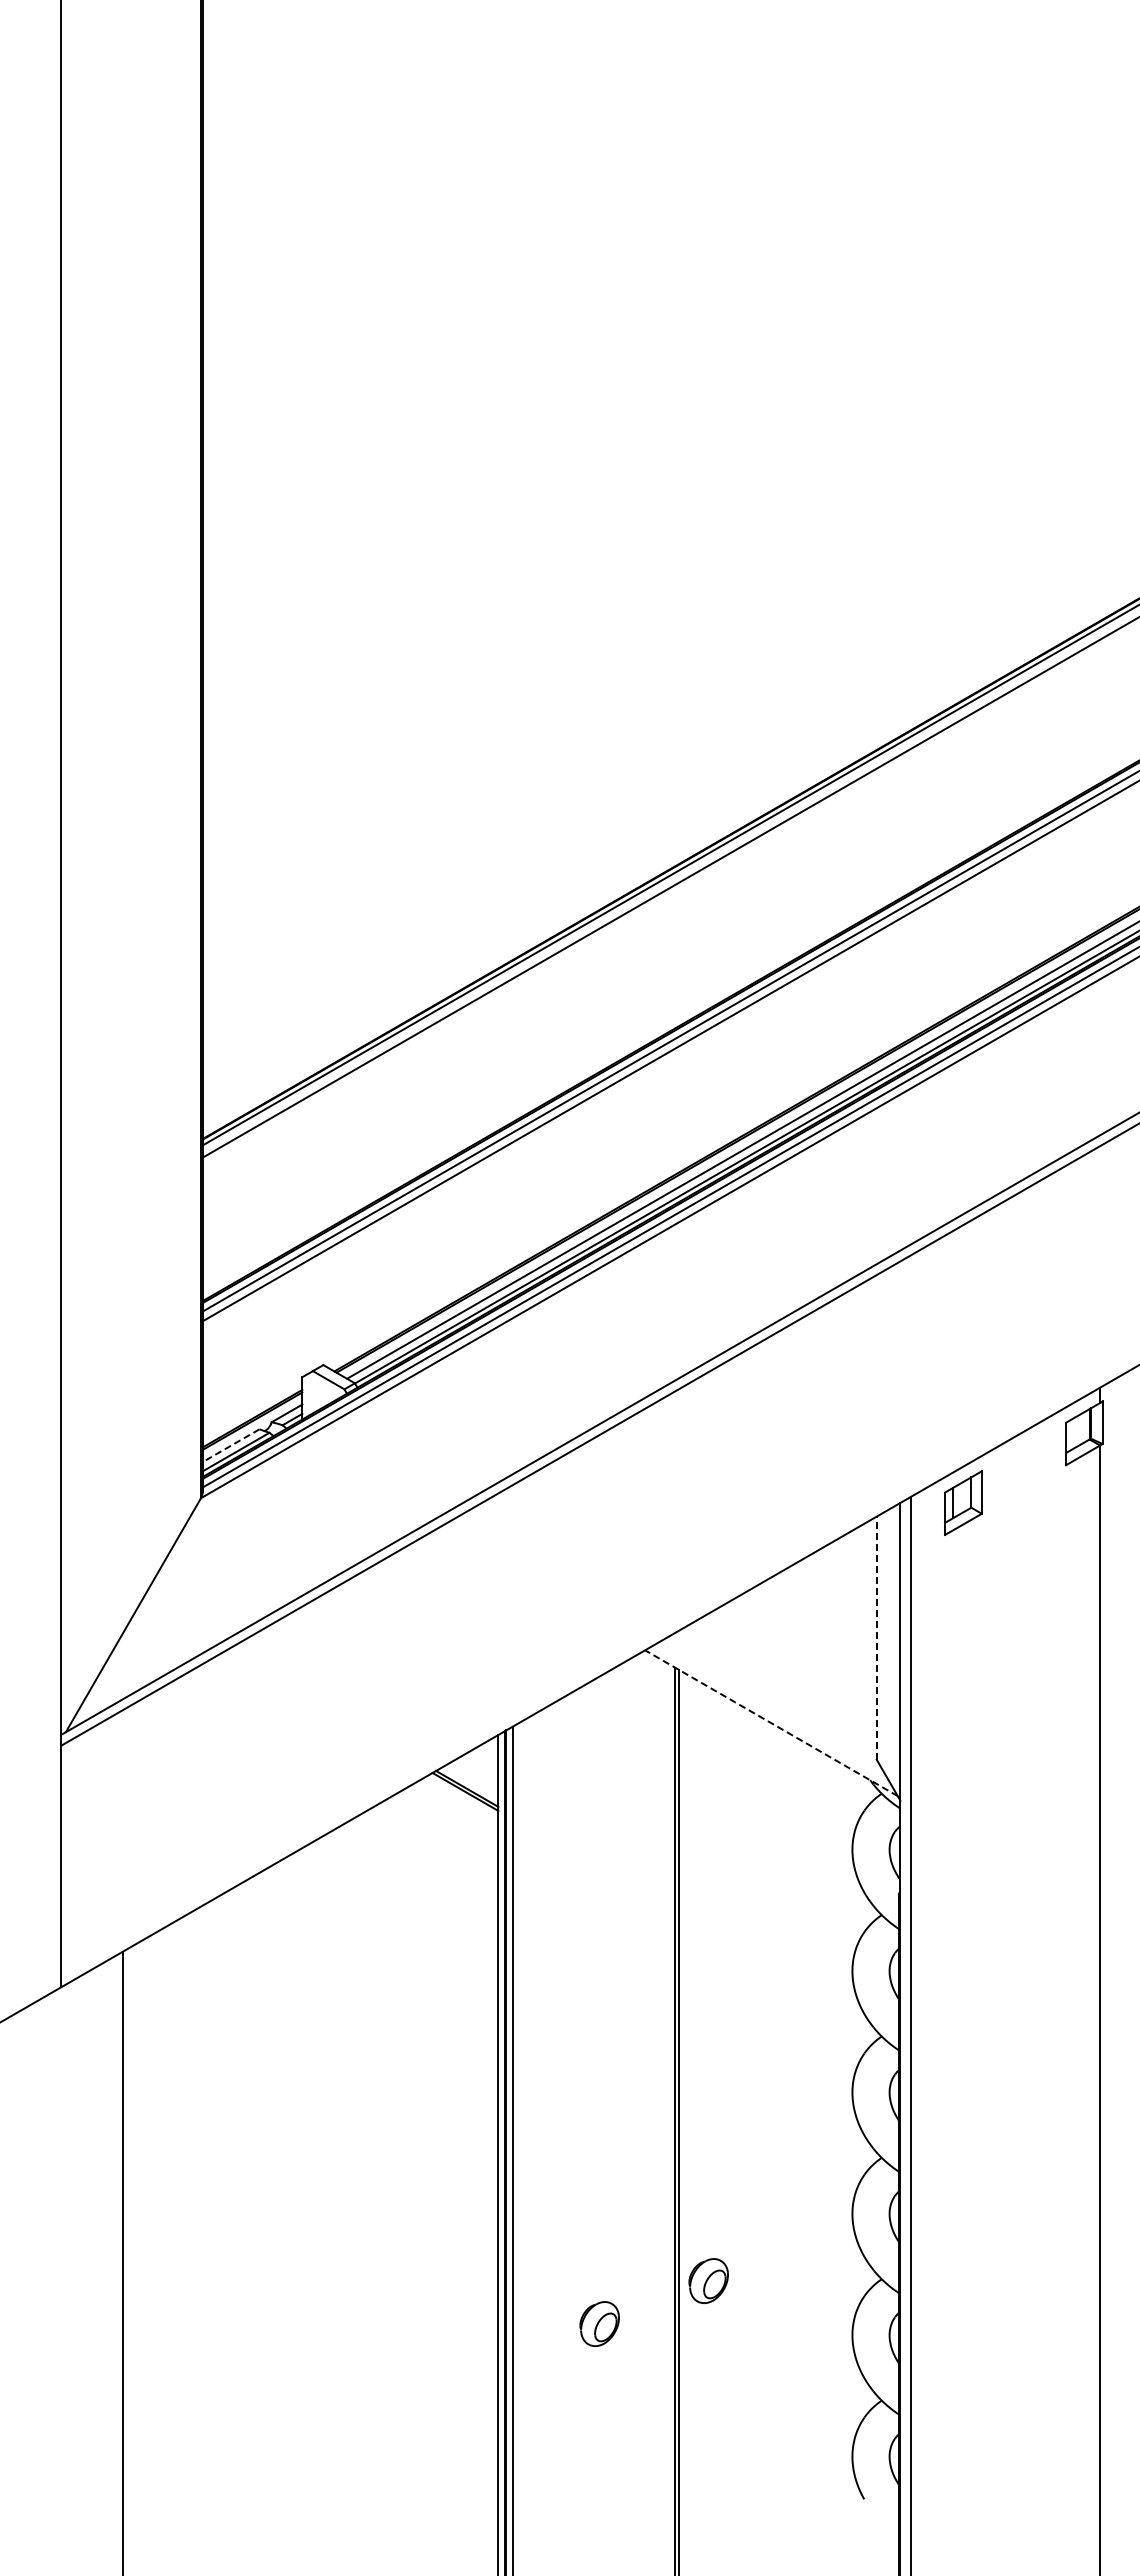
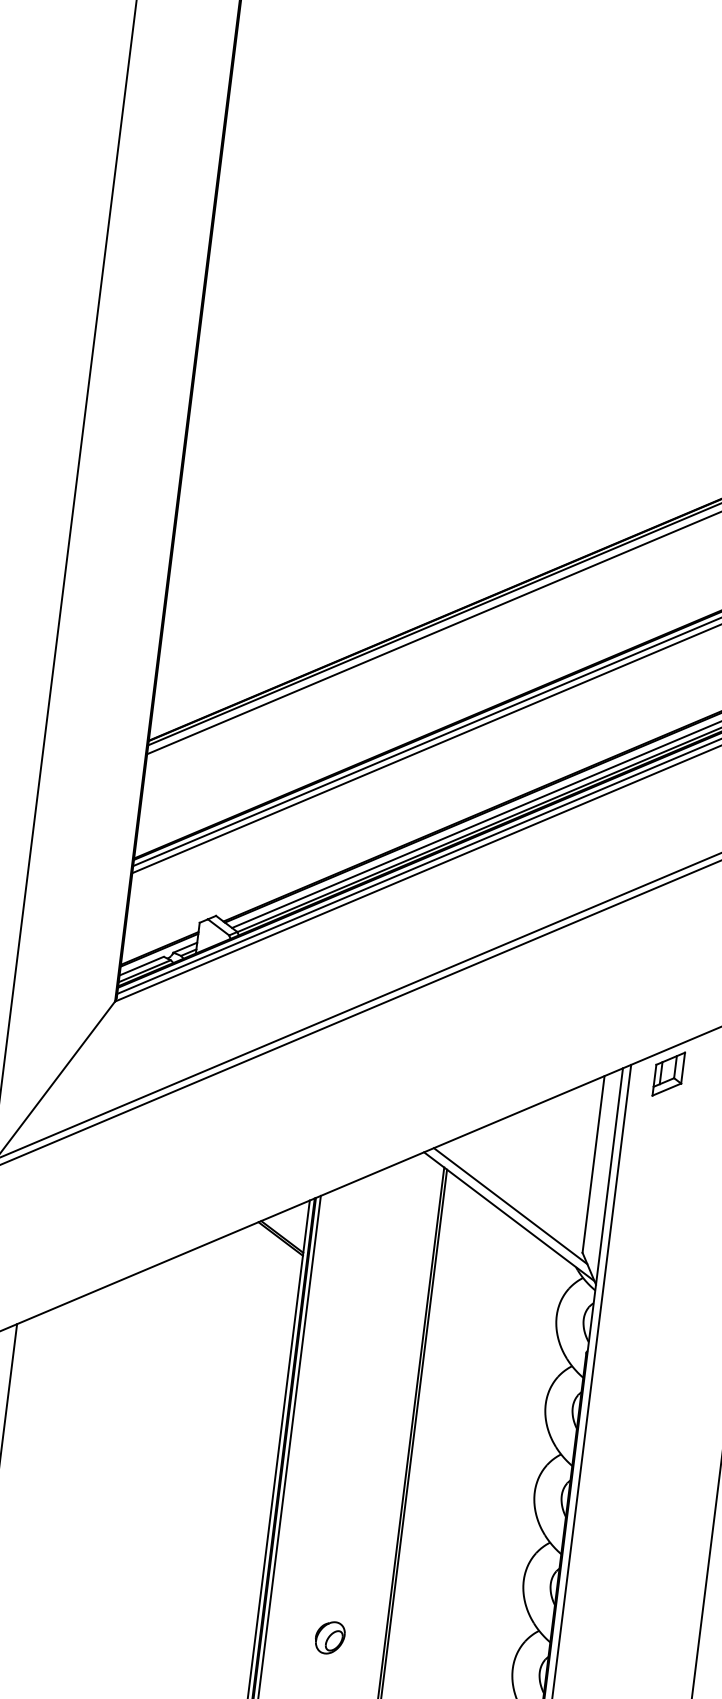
line: (231, 1445) -> (142, 966), dashed -> solid
line: (876, 1638) -> (593, 1164), dashed -> solid
line: (771, 1708) -> (510, 1206), added
line: (771, 1723) -> (509, 1216), dashed -> solid
part: (708, 2280) -> (413, 1616), removed

